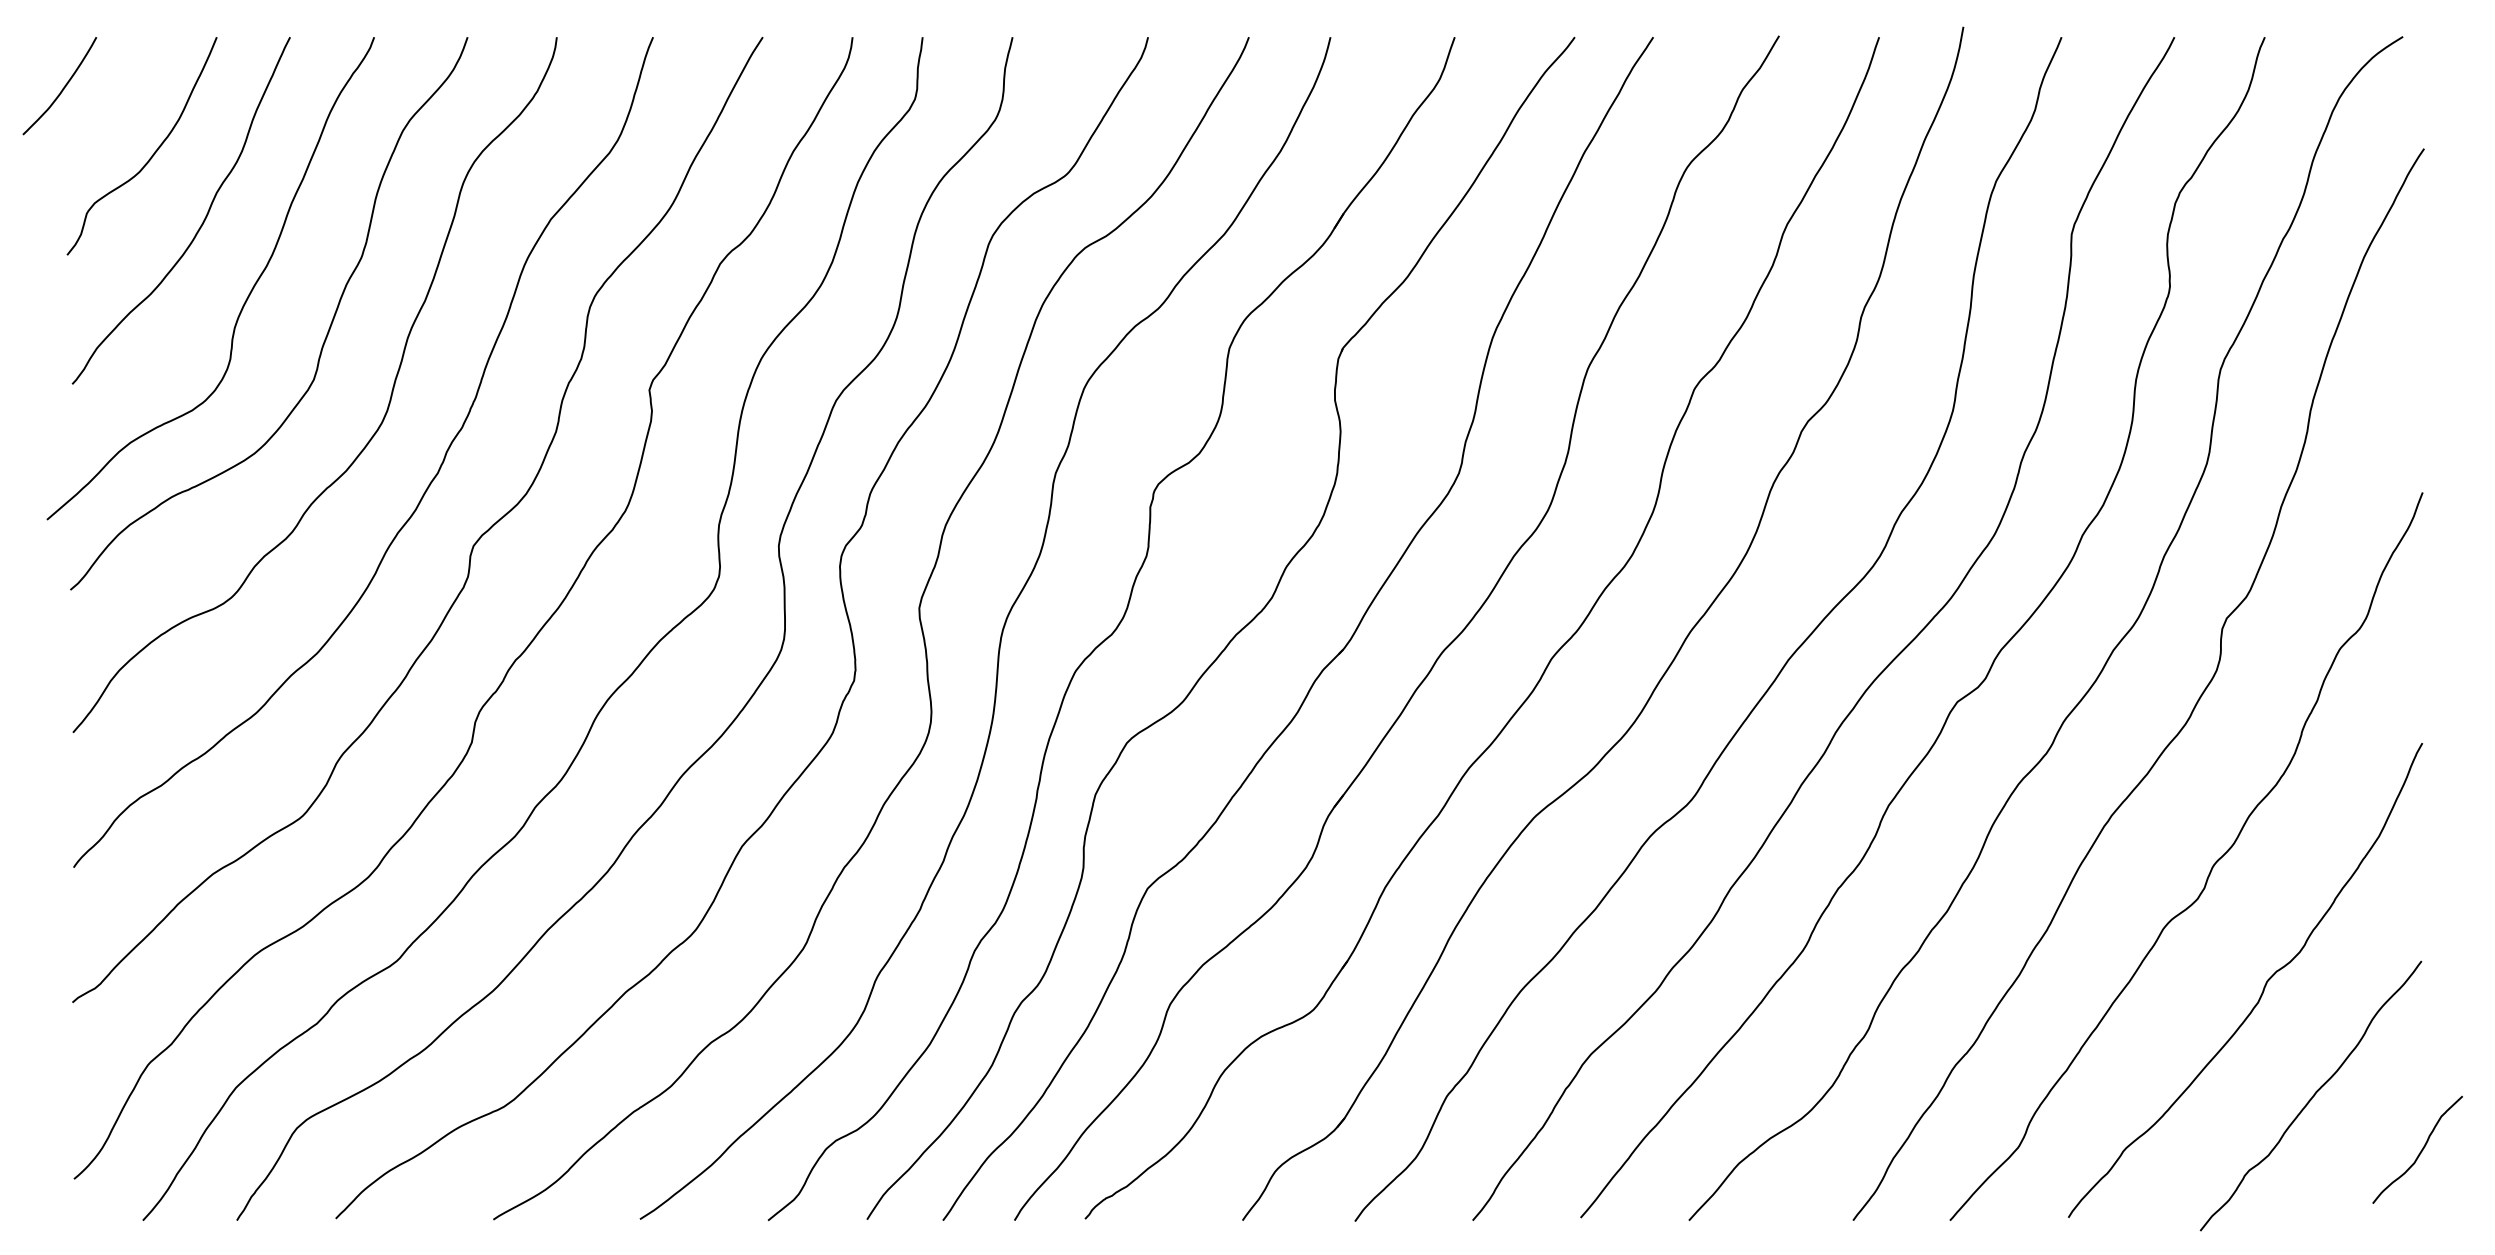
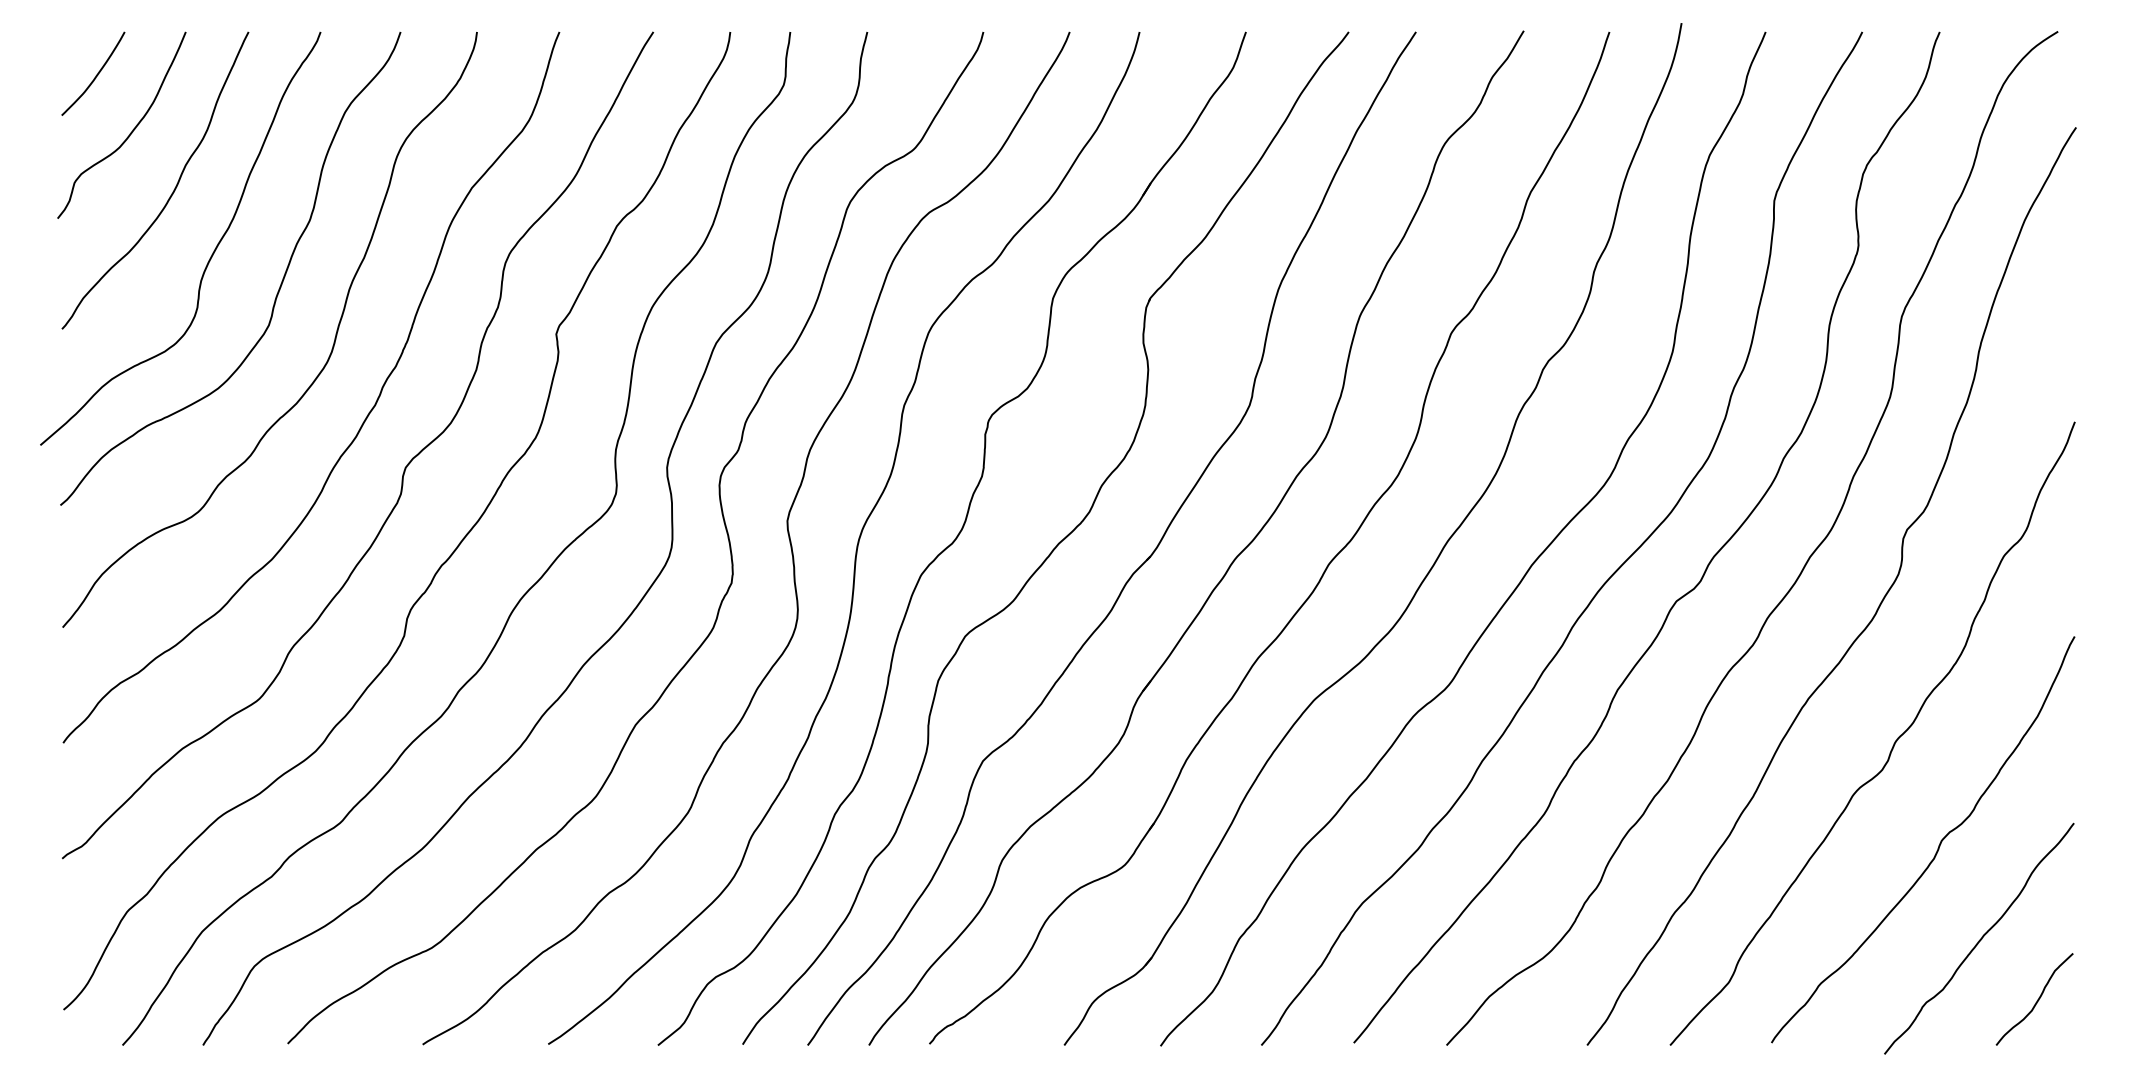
curve: (62, 88) -> (95, 75), moved
curve: (2420, 1151) -> (2037, 1000), moved

